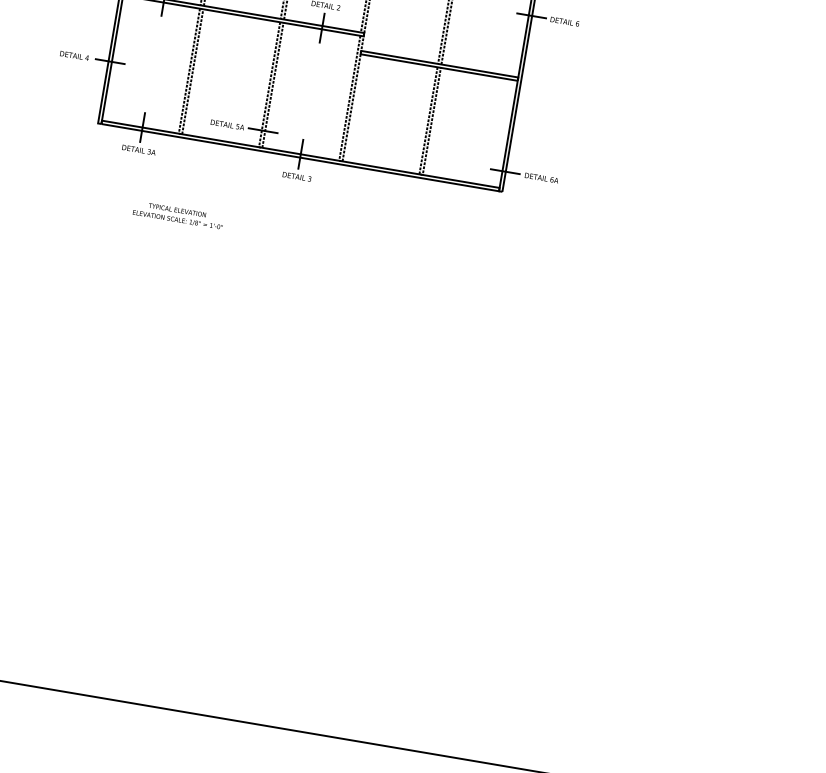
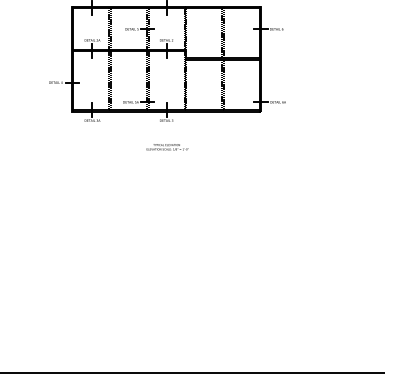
text: (178, 215) -> (167, 147), moved

